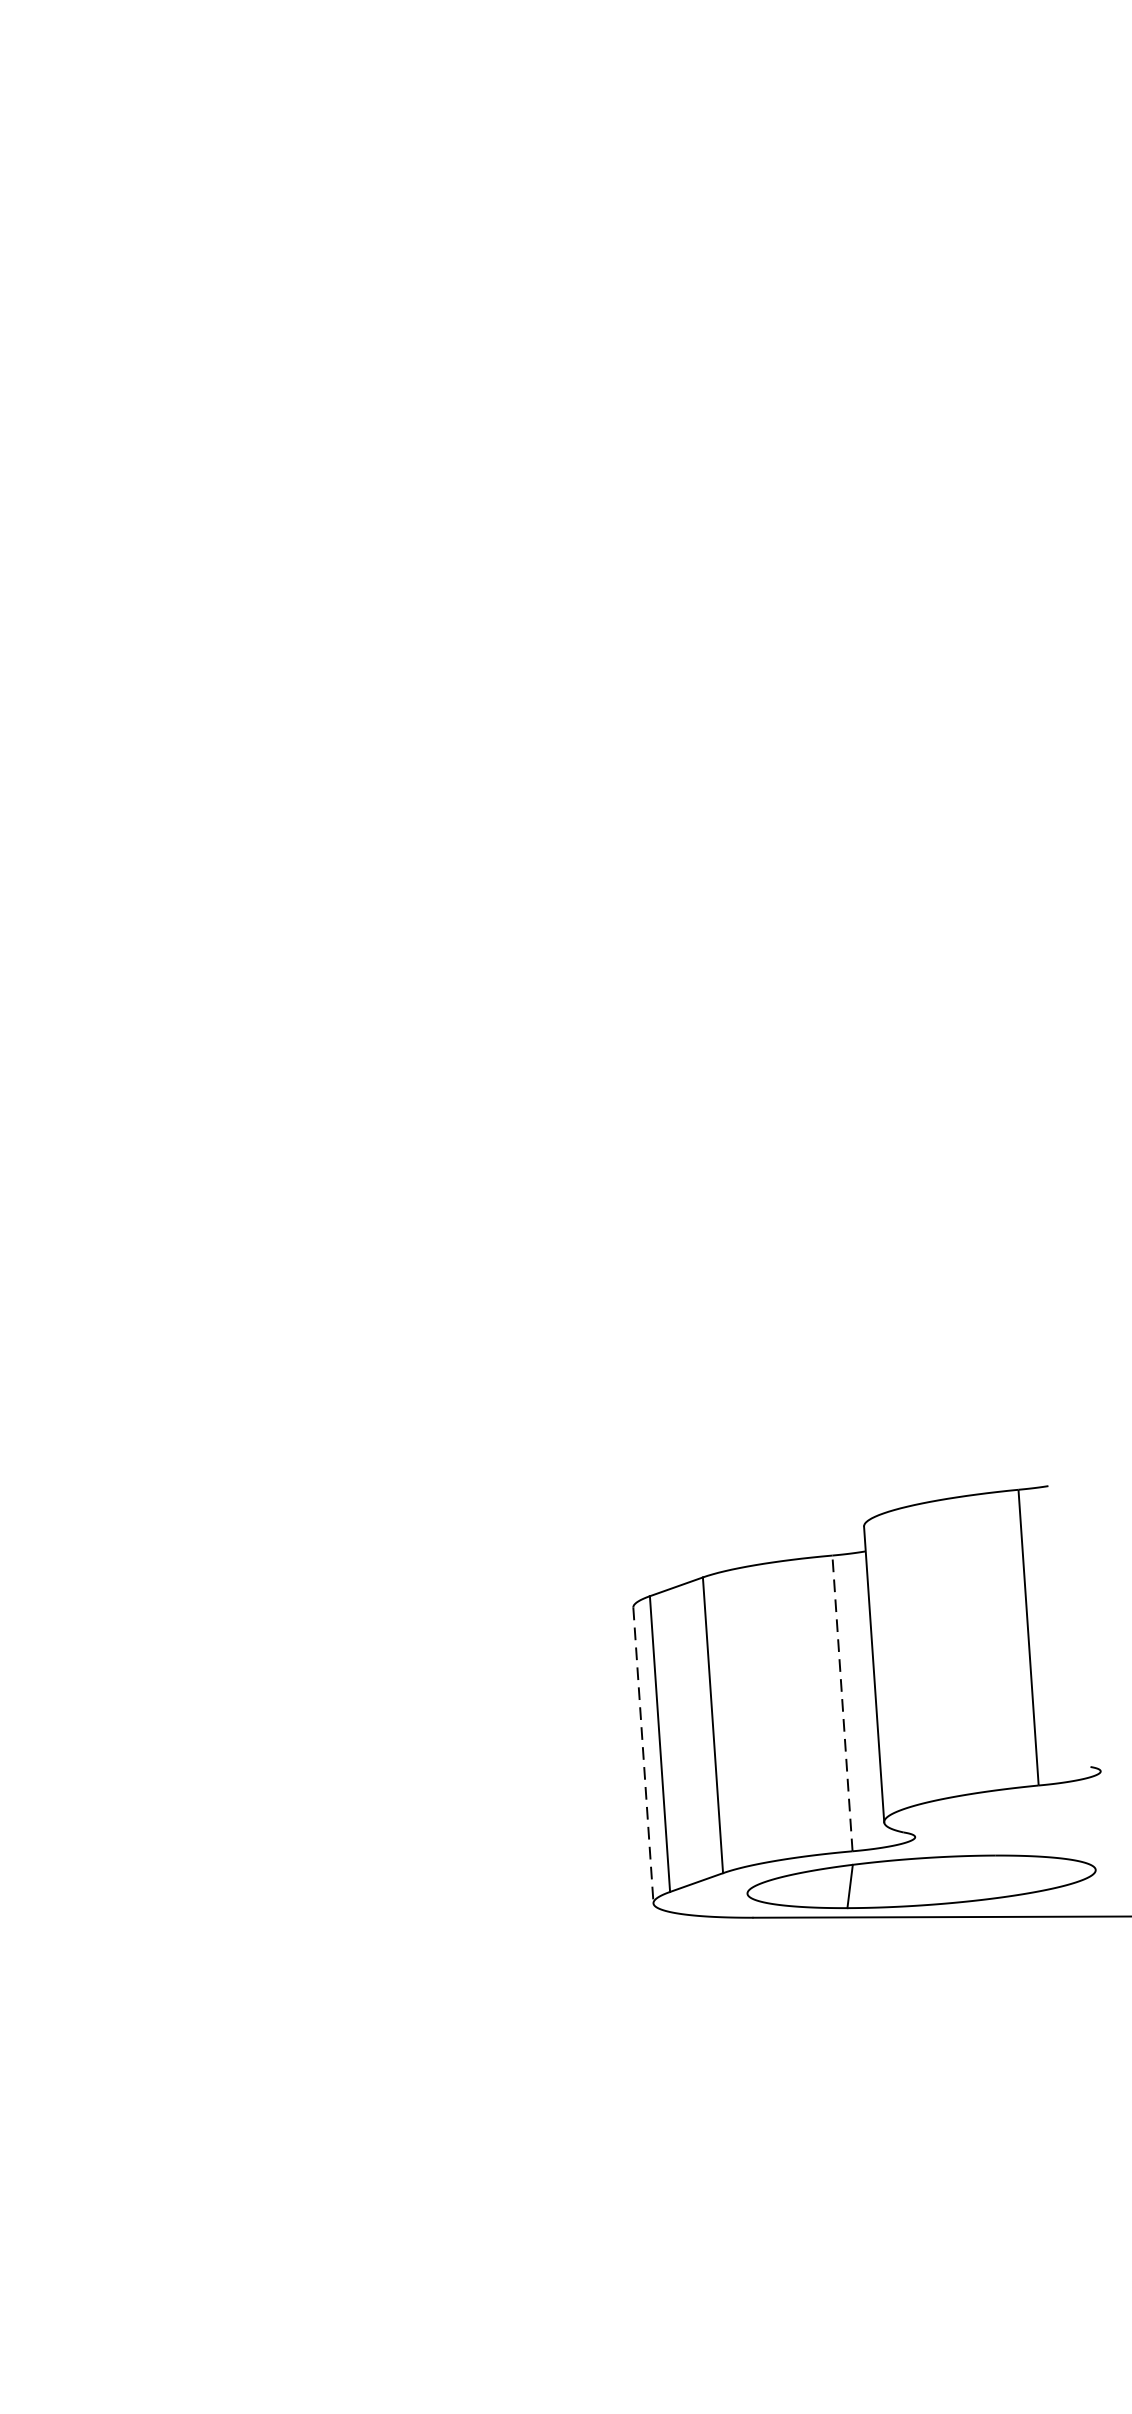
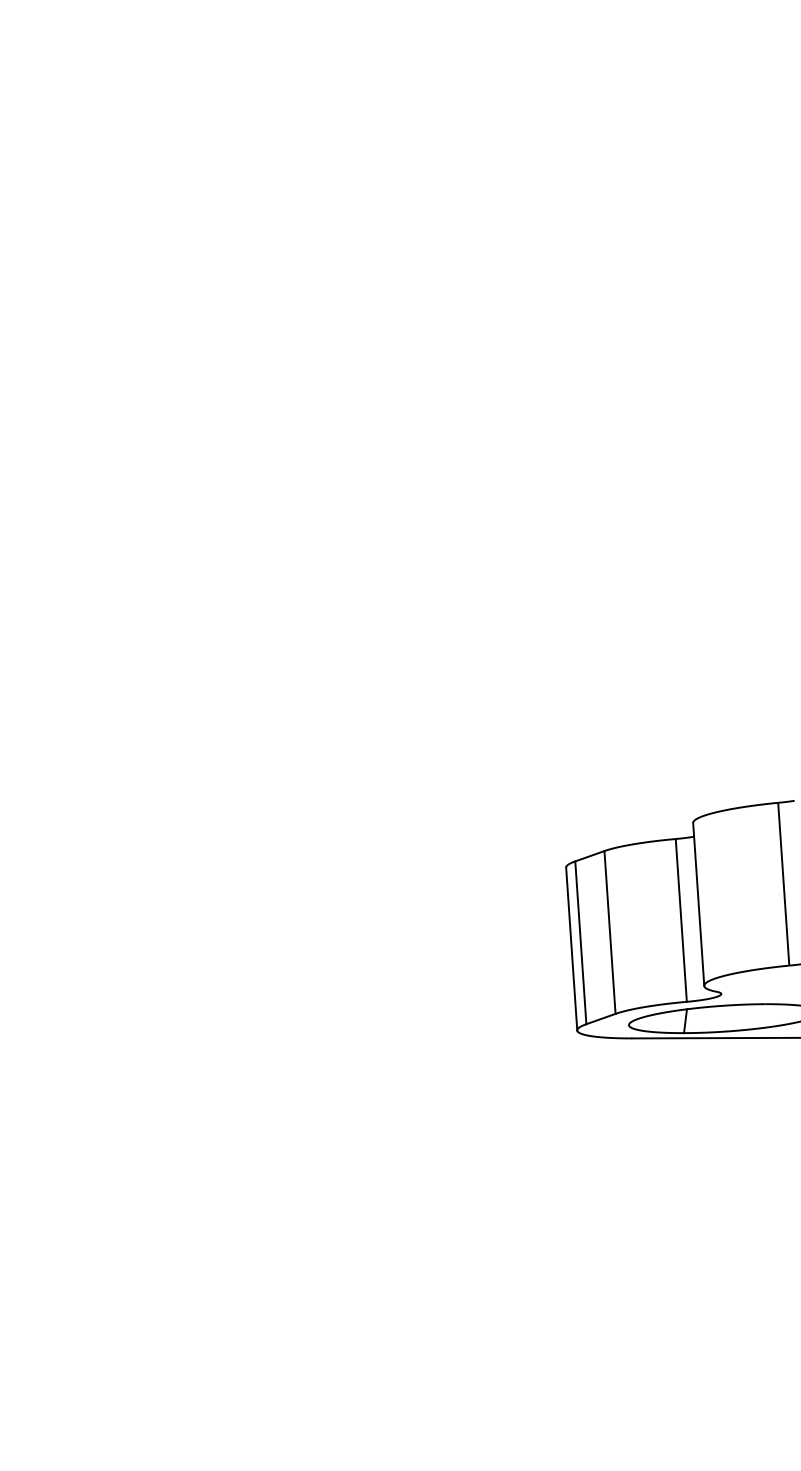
line: (842, 1703) -> (681, 920), dashed -> solid
line: (643, 1756) -> (571, 949), dashed -> solid

